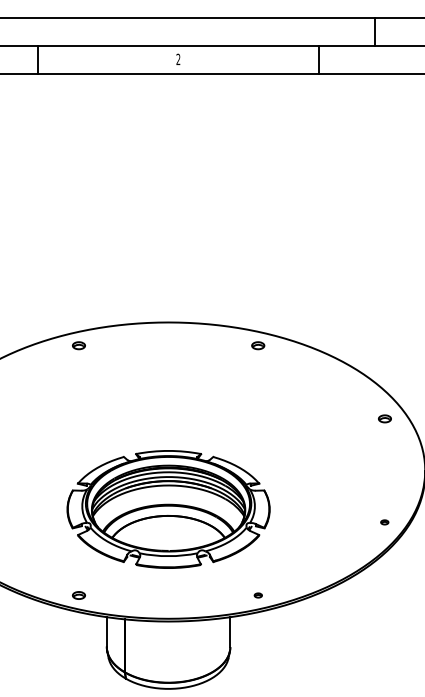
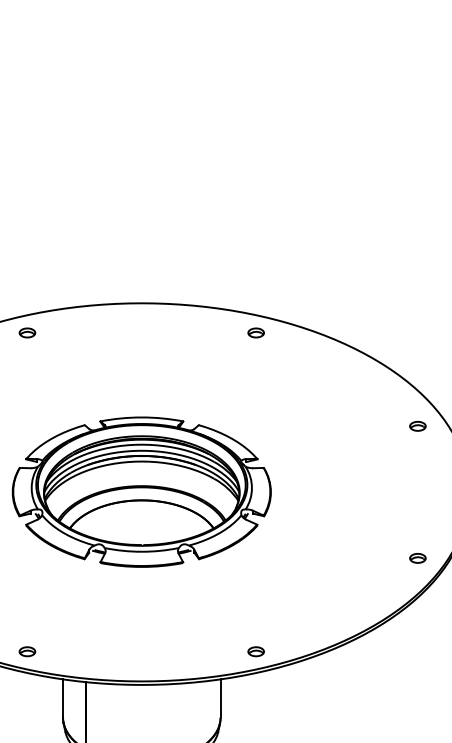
part: (168, 509) -> (141, 492), moved
part: (384, 522) -> (417, 558), size x1.67
part: (258, 595) -> (256, 651), size x1.67

